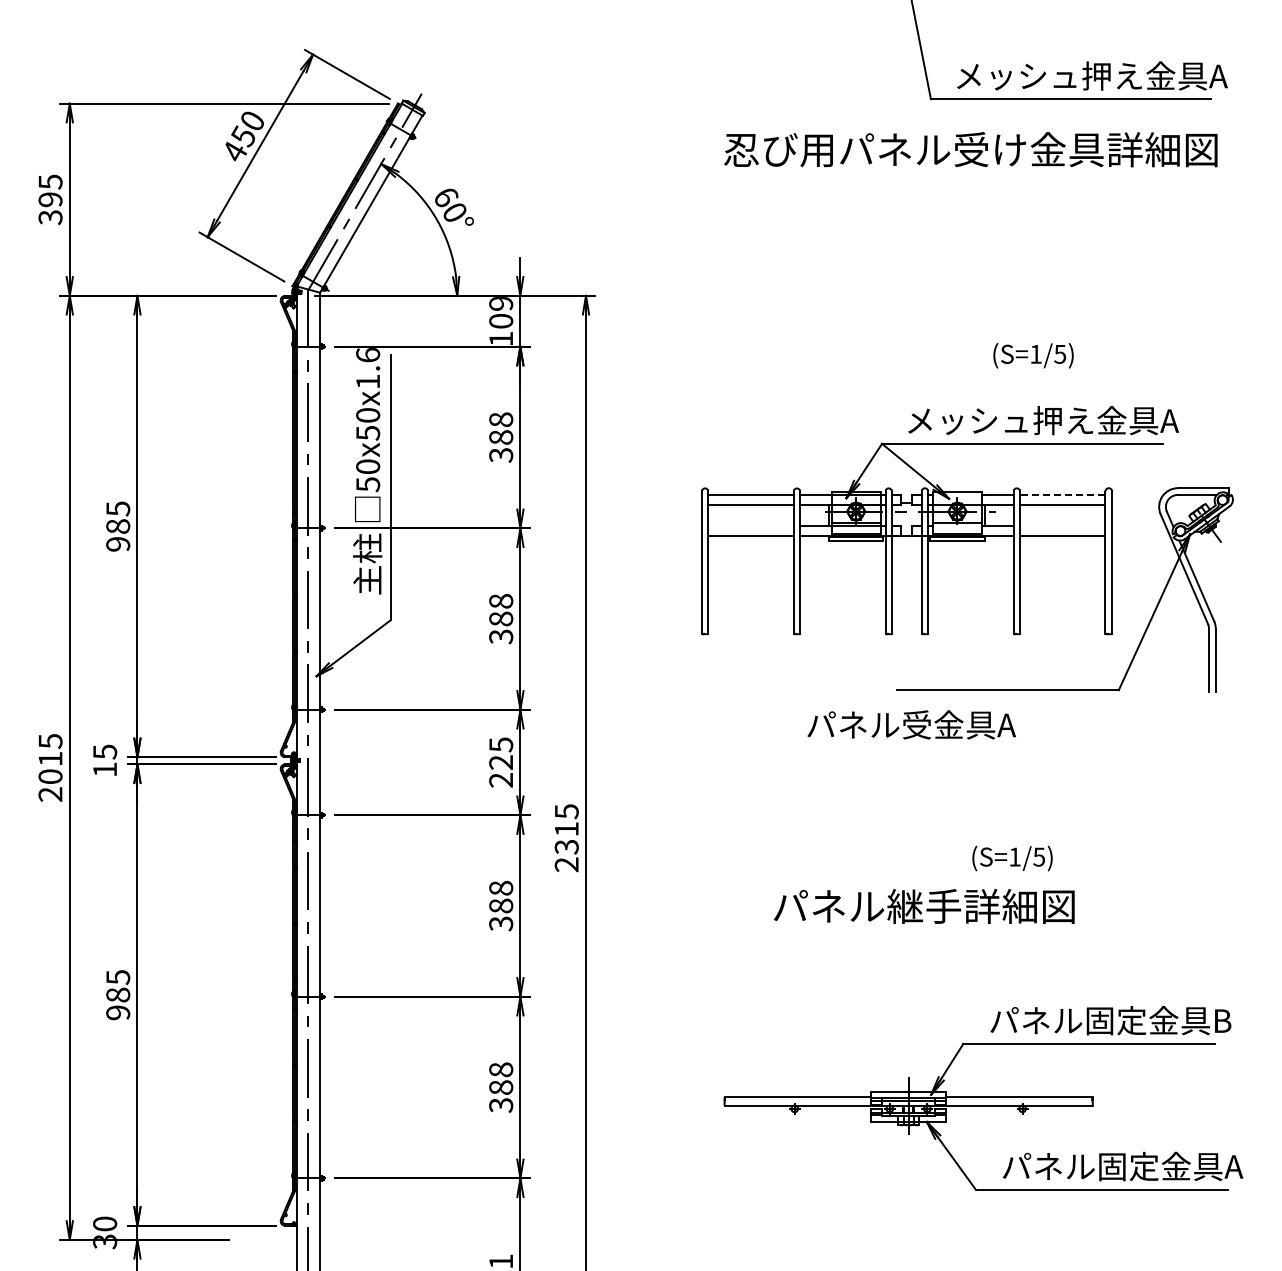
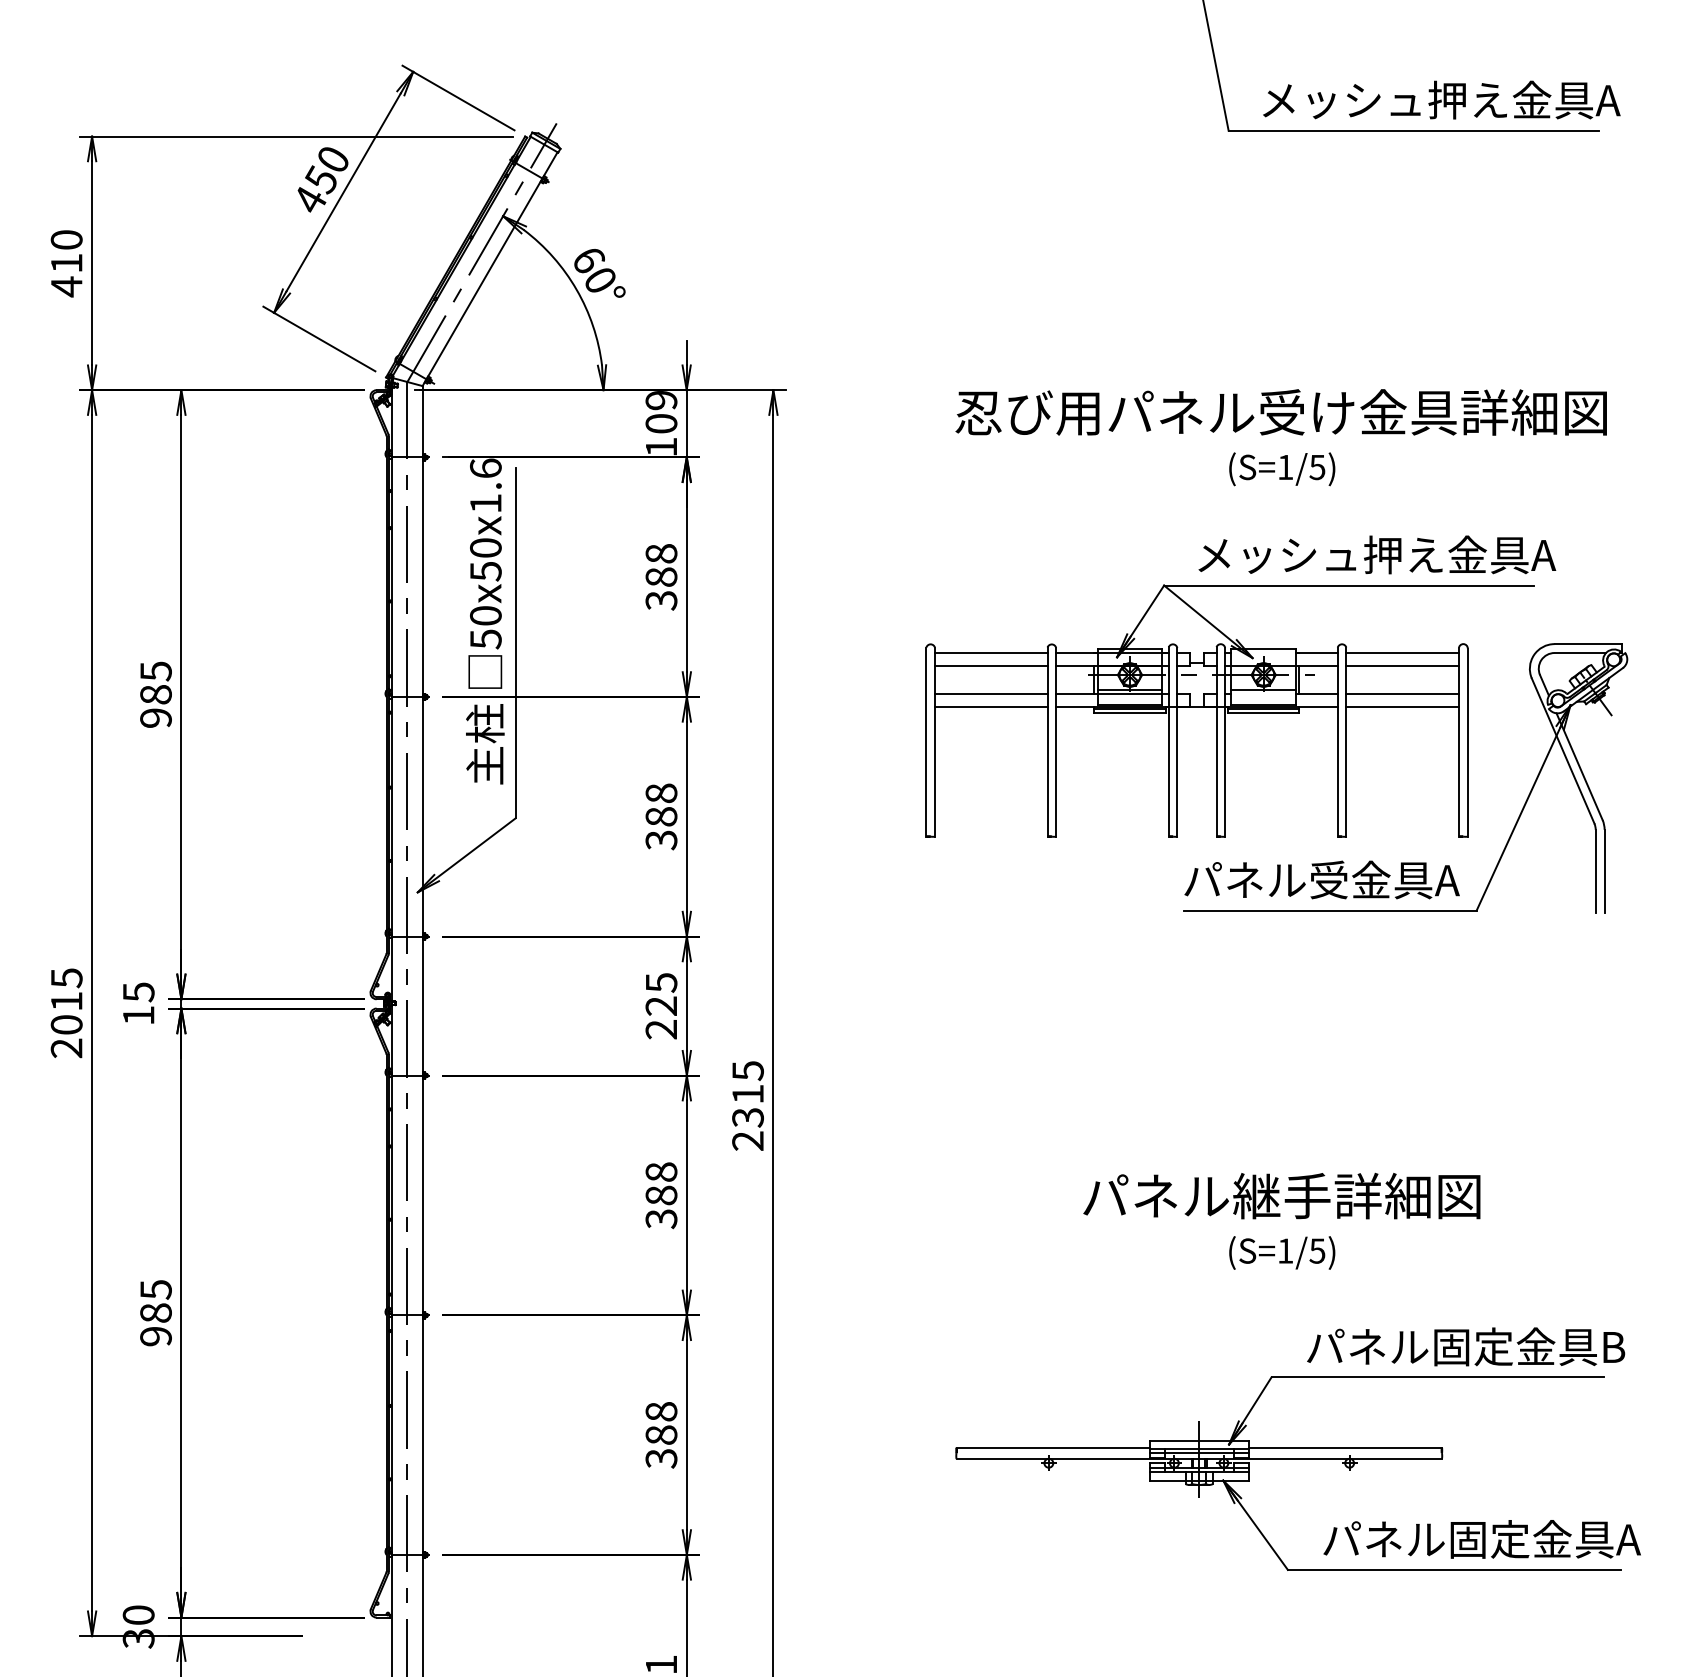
text: (970, 149) -> (1280, 412), moved
text: (50, 199) -> (66, 263), 395 -> 410
text: (1033, 355) -> (1282, 468), moved
line: (1062, 495) -> (1402, 653), dashed -> solid
line: (750, 526) -> (990, 694), added
line: (1062, 526) -> (1402, 694), added
text: (911, 724) -> (1321, 879), moved
text: (1012, 858) -> (1282, 1252), moved
text: (923, 906) -> (1280, 1196), moved

